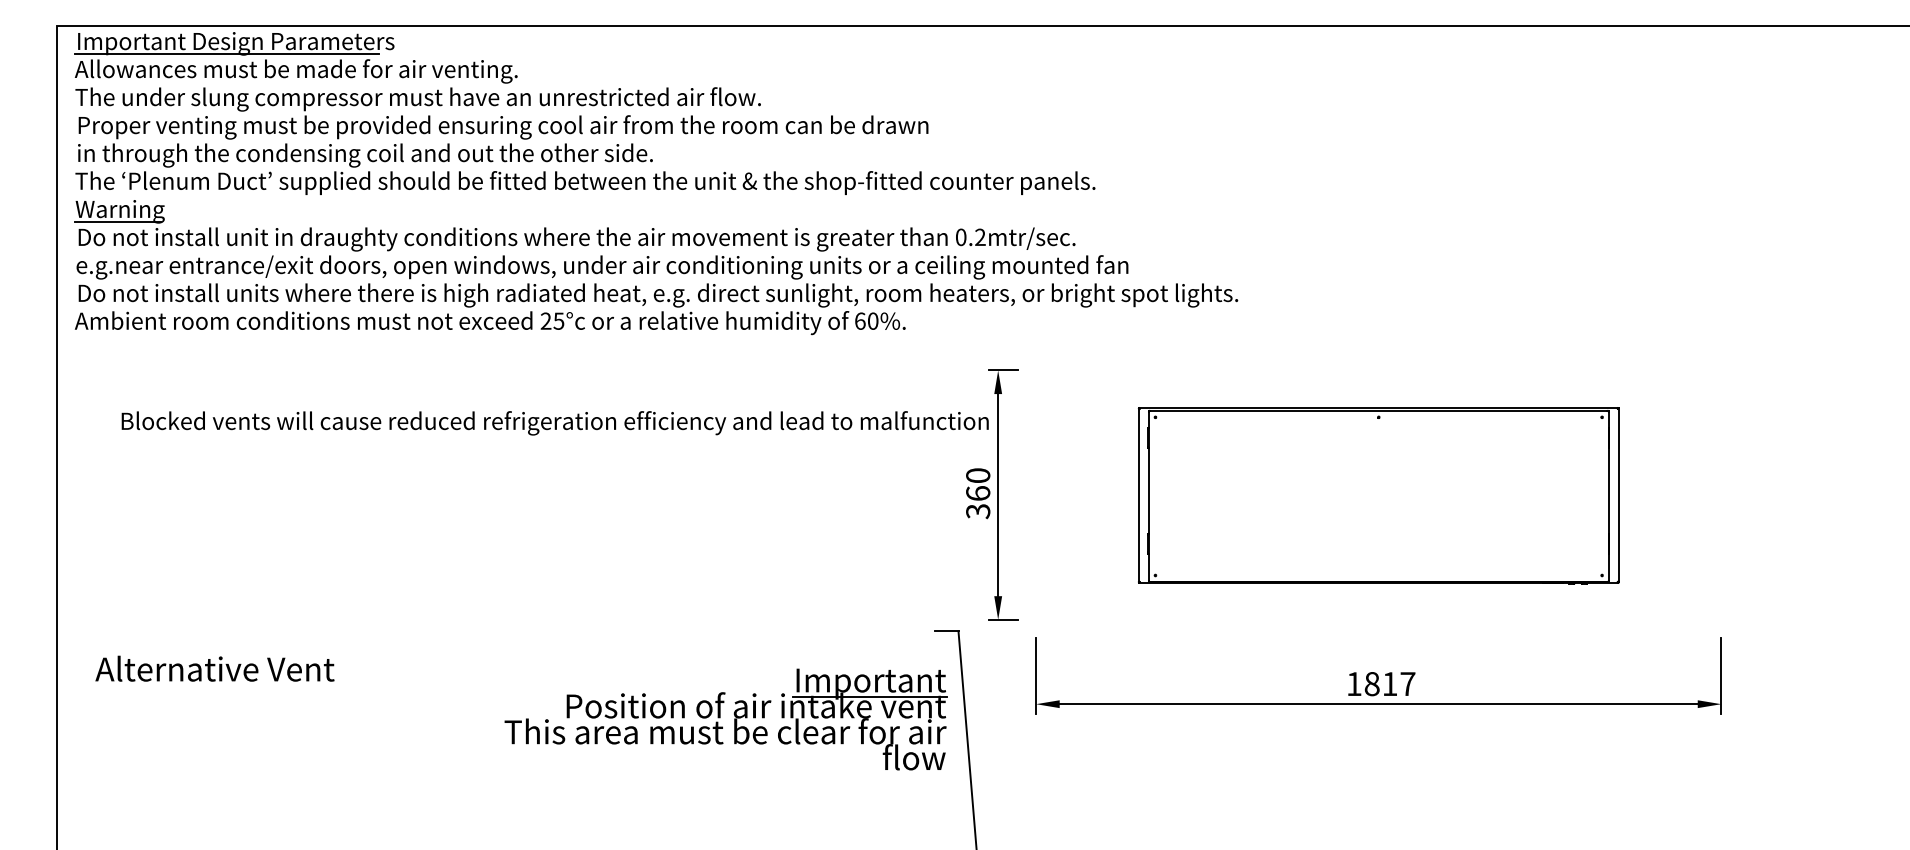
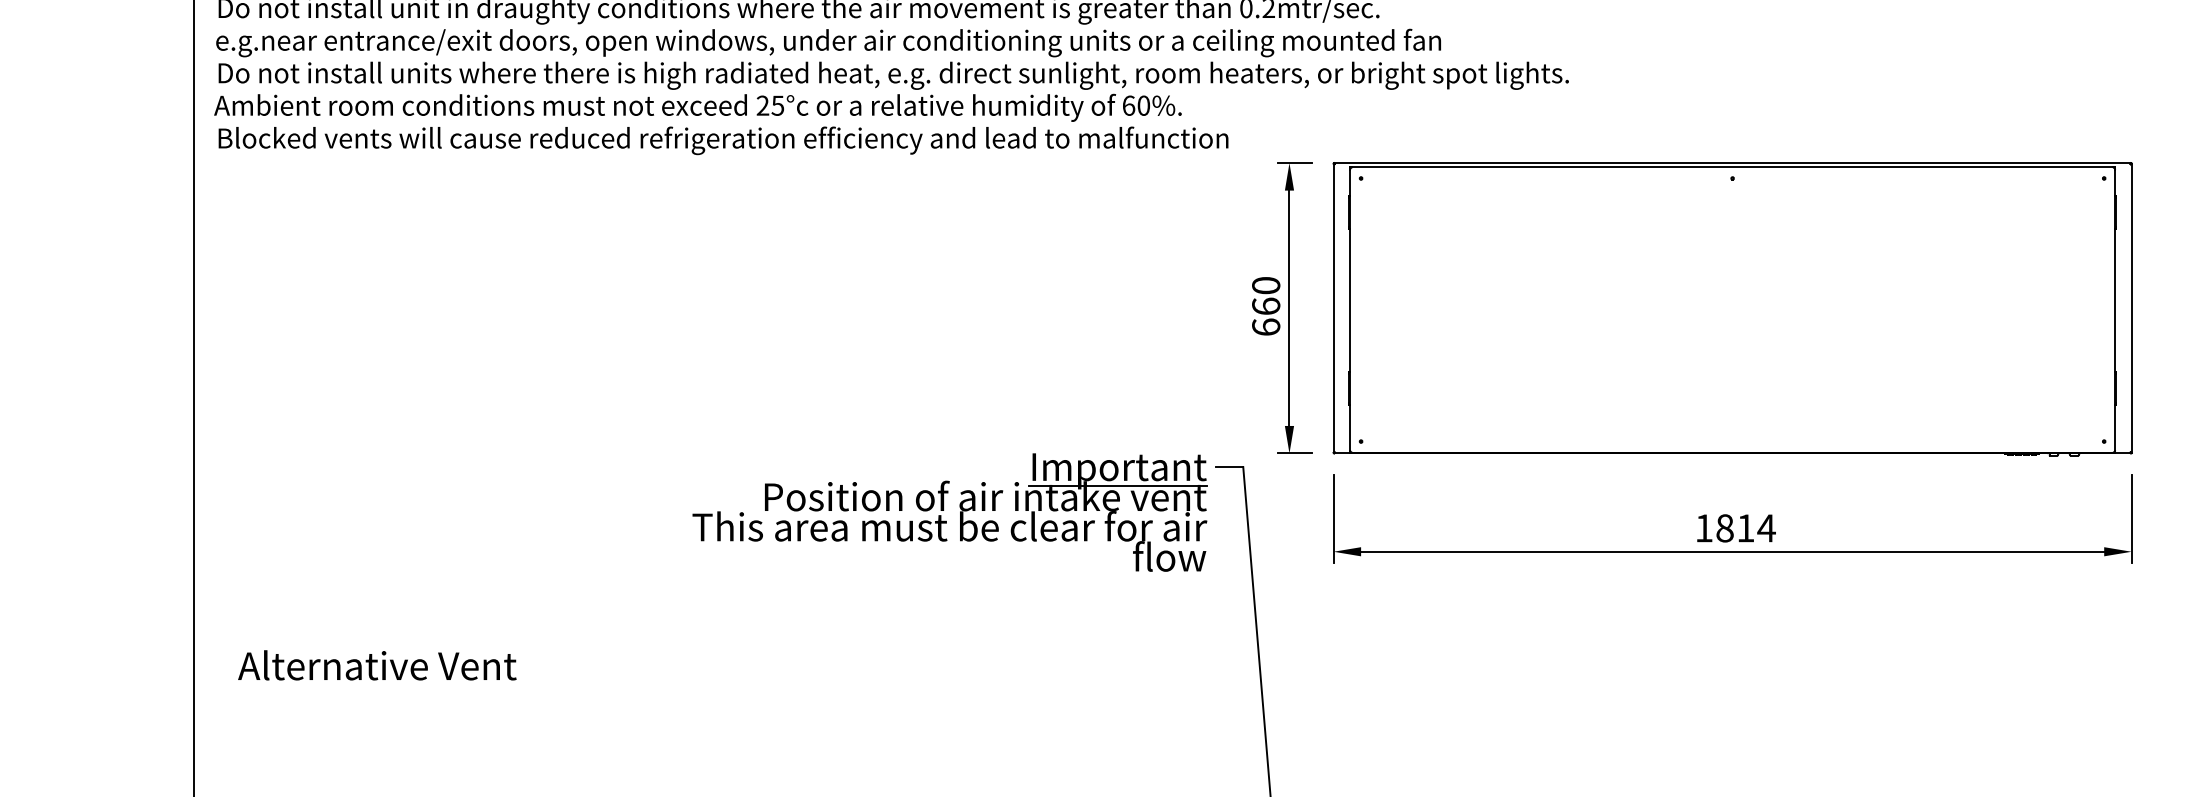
text: (554, 423) -> (722, 141), moved
part: (1378, 495) -> (1732, 308), size x1.43
text: (978, 511) -> (1266, 327), 360 -> 660
text: (214, 668) -> (376, 665), moved
text: (1407, 683) -> (1766, 527), 1817 -> 1814
part: (725, 719) -> (949, 512), moved

